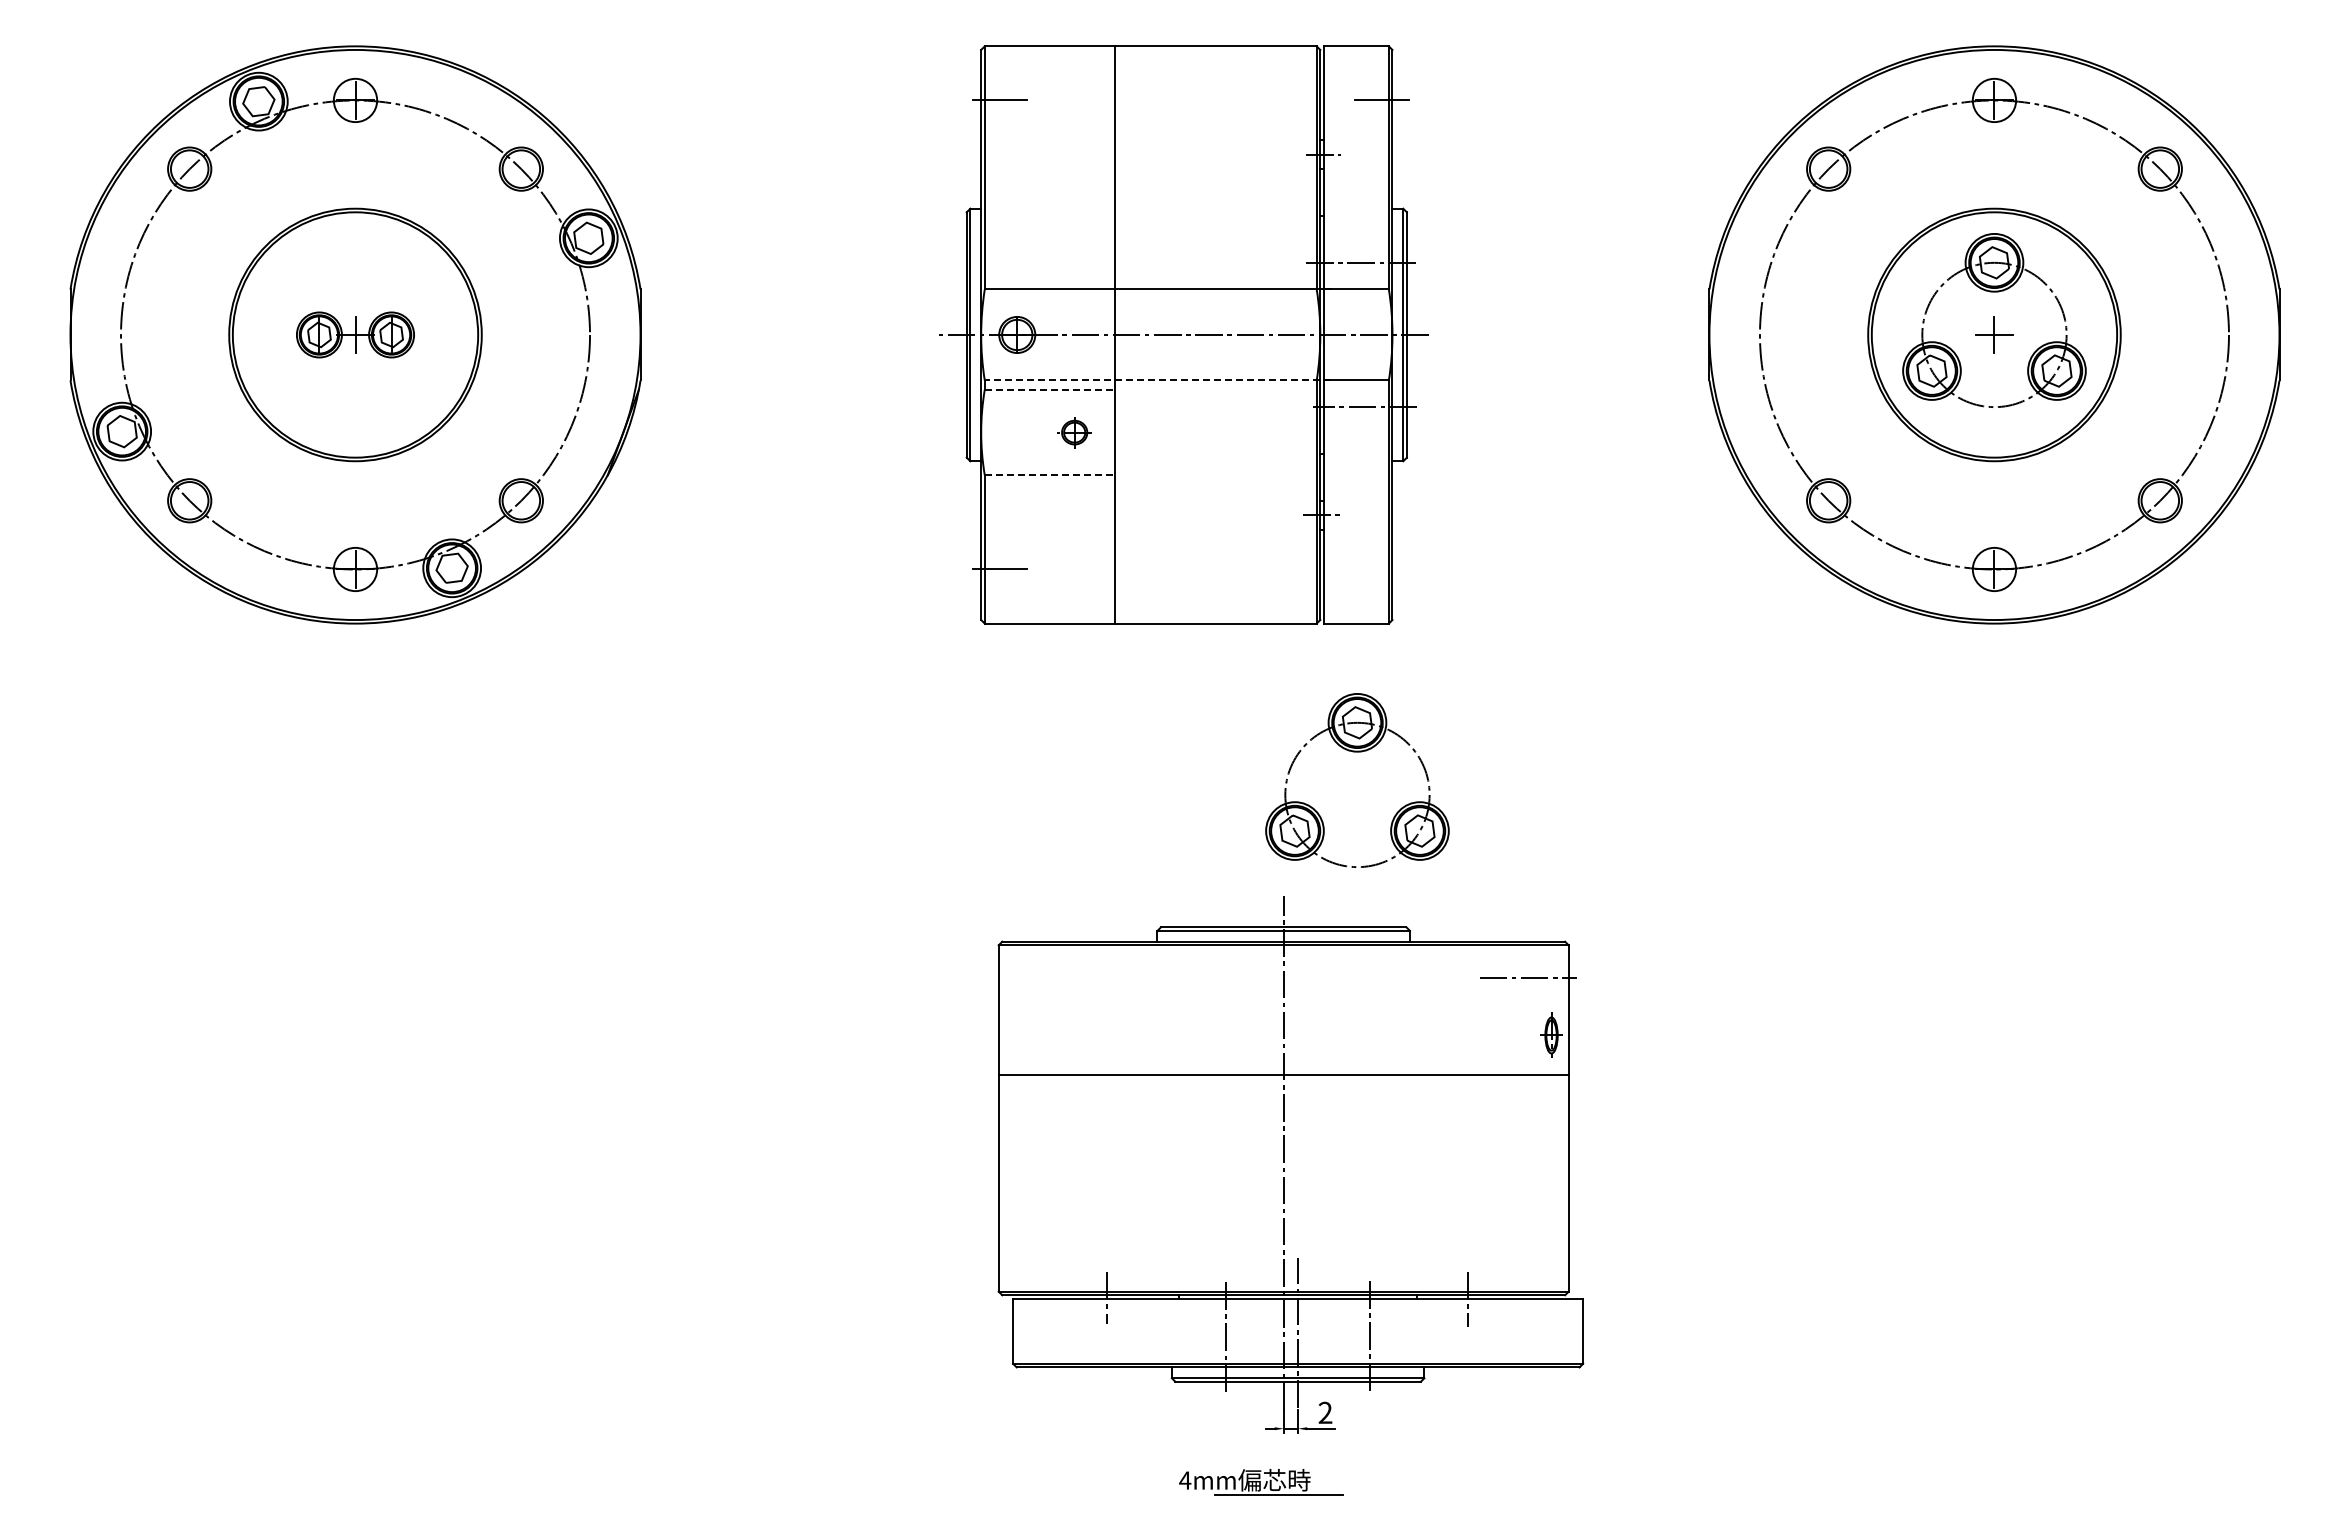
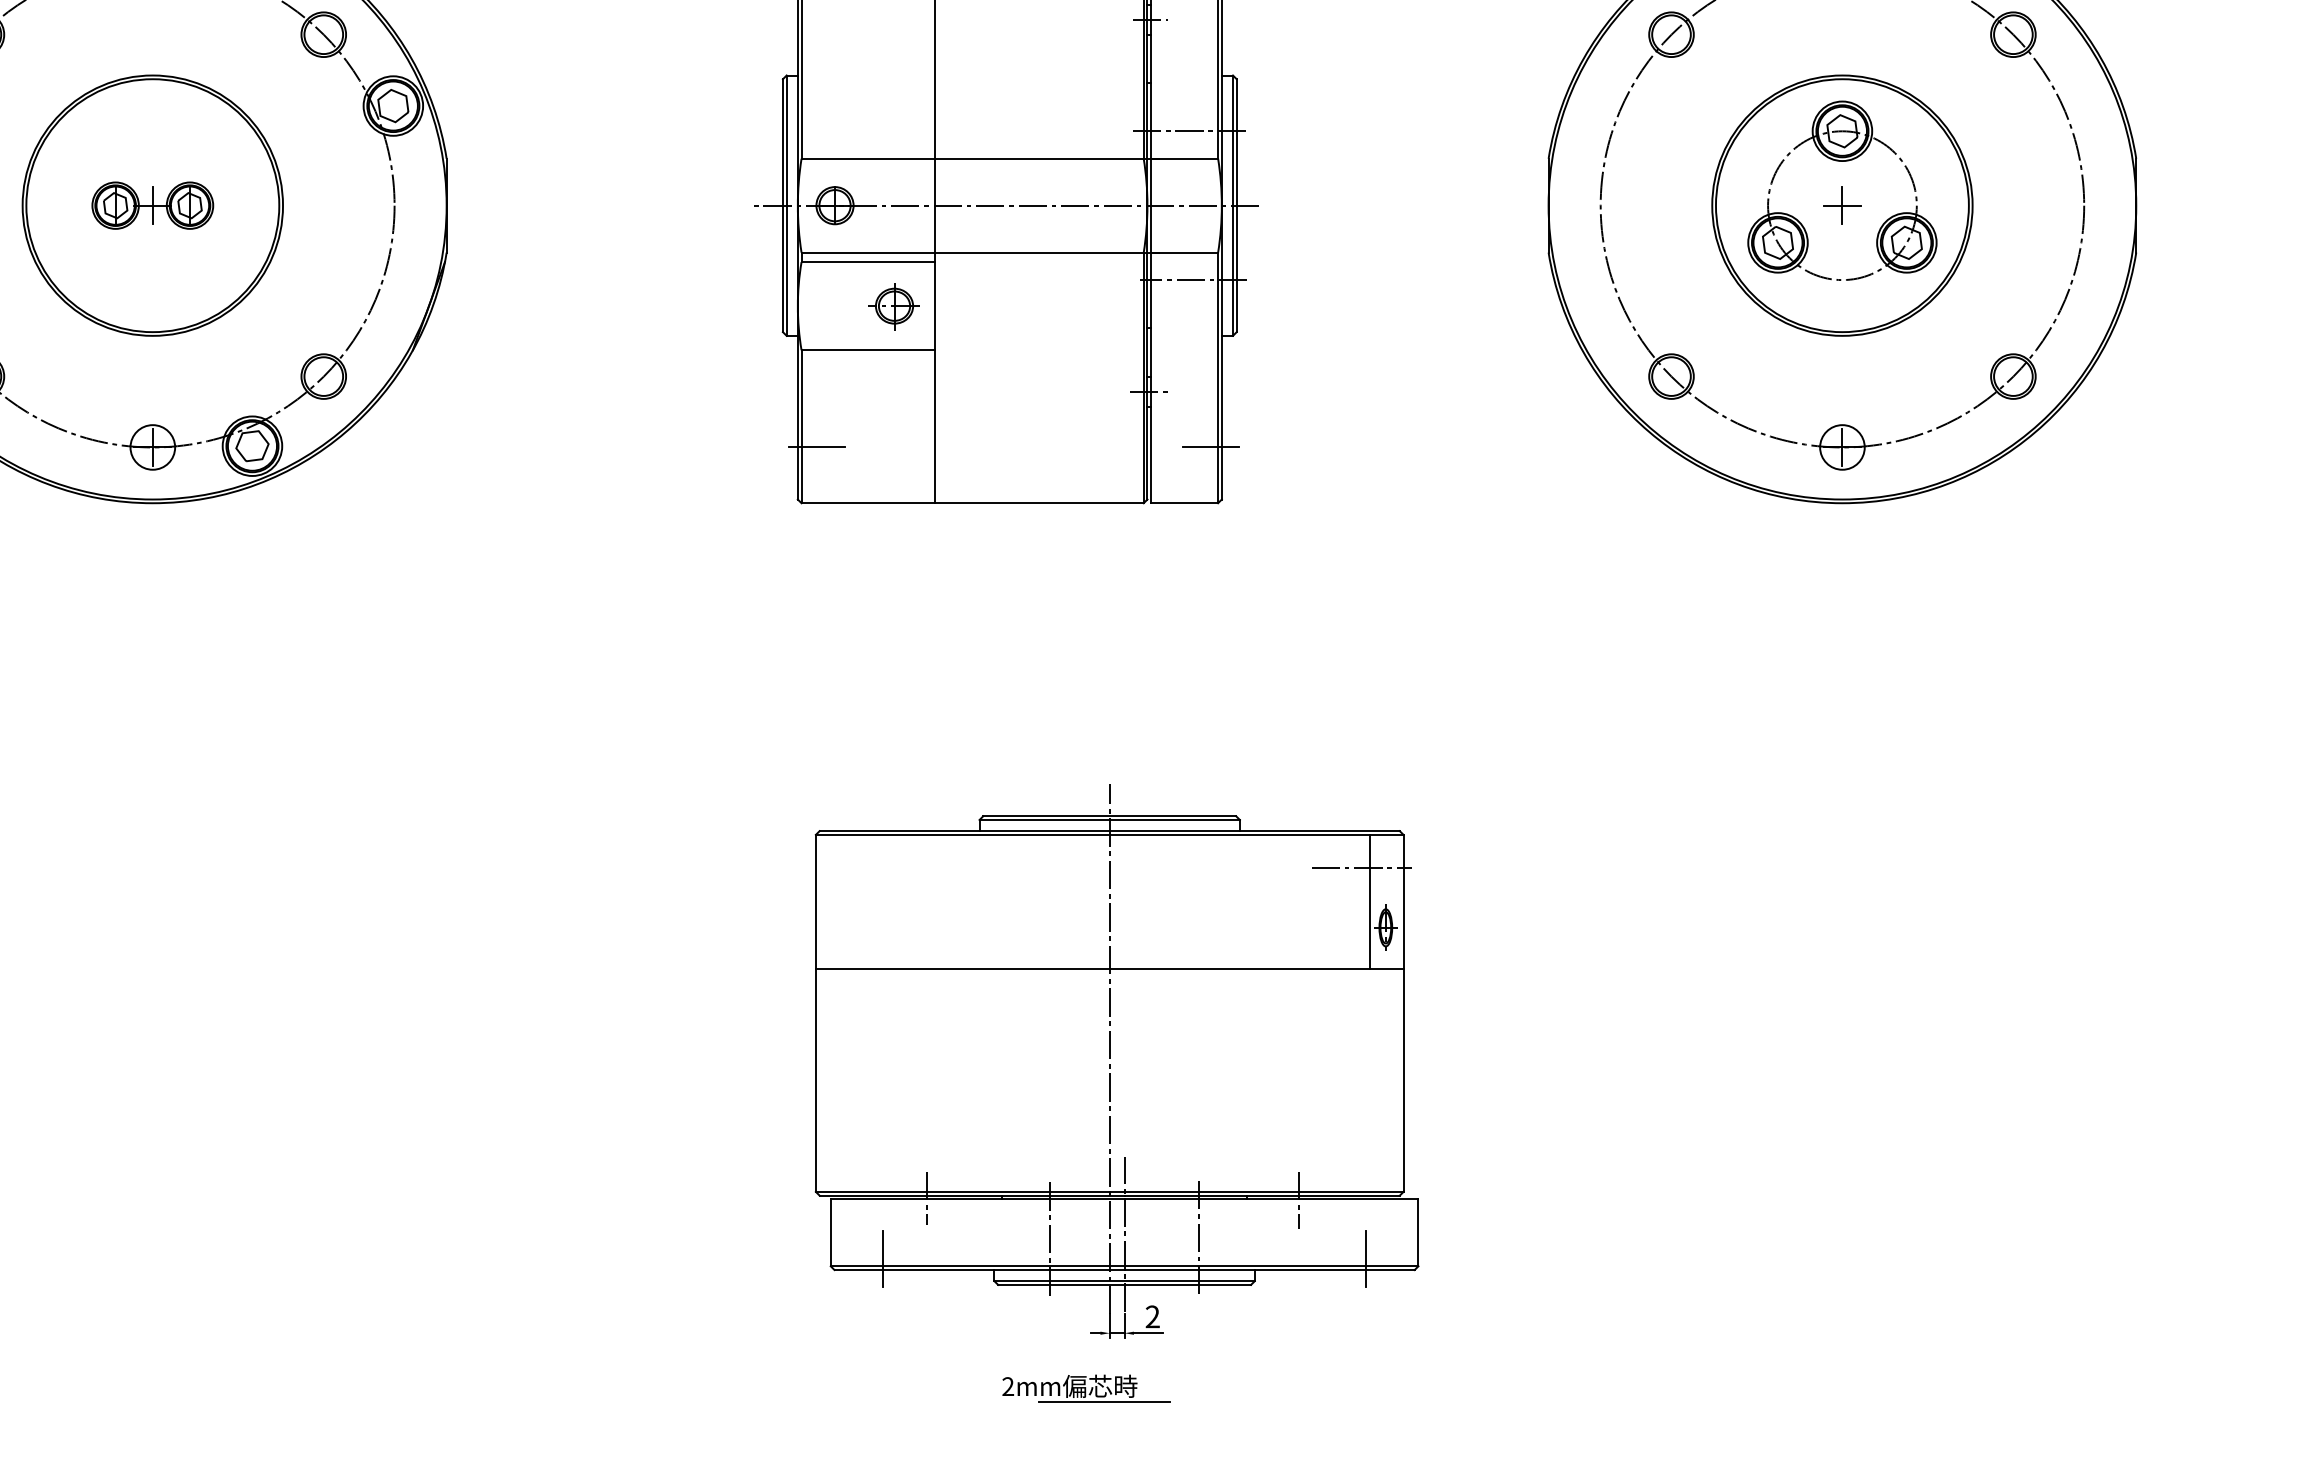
line: (1157, 380) -> (979, 252), dashed -> solid
line: (1049, 389) -> (868, 261), dashed -> solid
part: (1073, 432) -> (893, 306), size x1.43
line: (1049, 475) -> (868, 350), dashed -> solid
line: (1381, 569) -> (1210, 447), added
part: (1357, 752) -> (1185, 636), removed
line: (1536, 1010) -> (1370, 902), added
line: (1063, 1356) -> (882, 1258), added
line: (1532, 1356) -> (1366, 1258), added
text: (1185, 1480) -> (1008, 1386), 4mm -> 2mm

